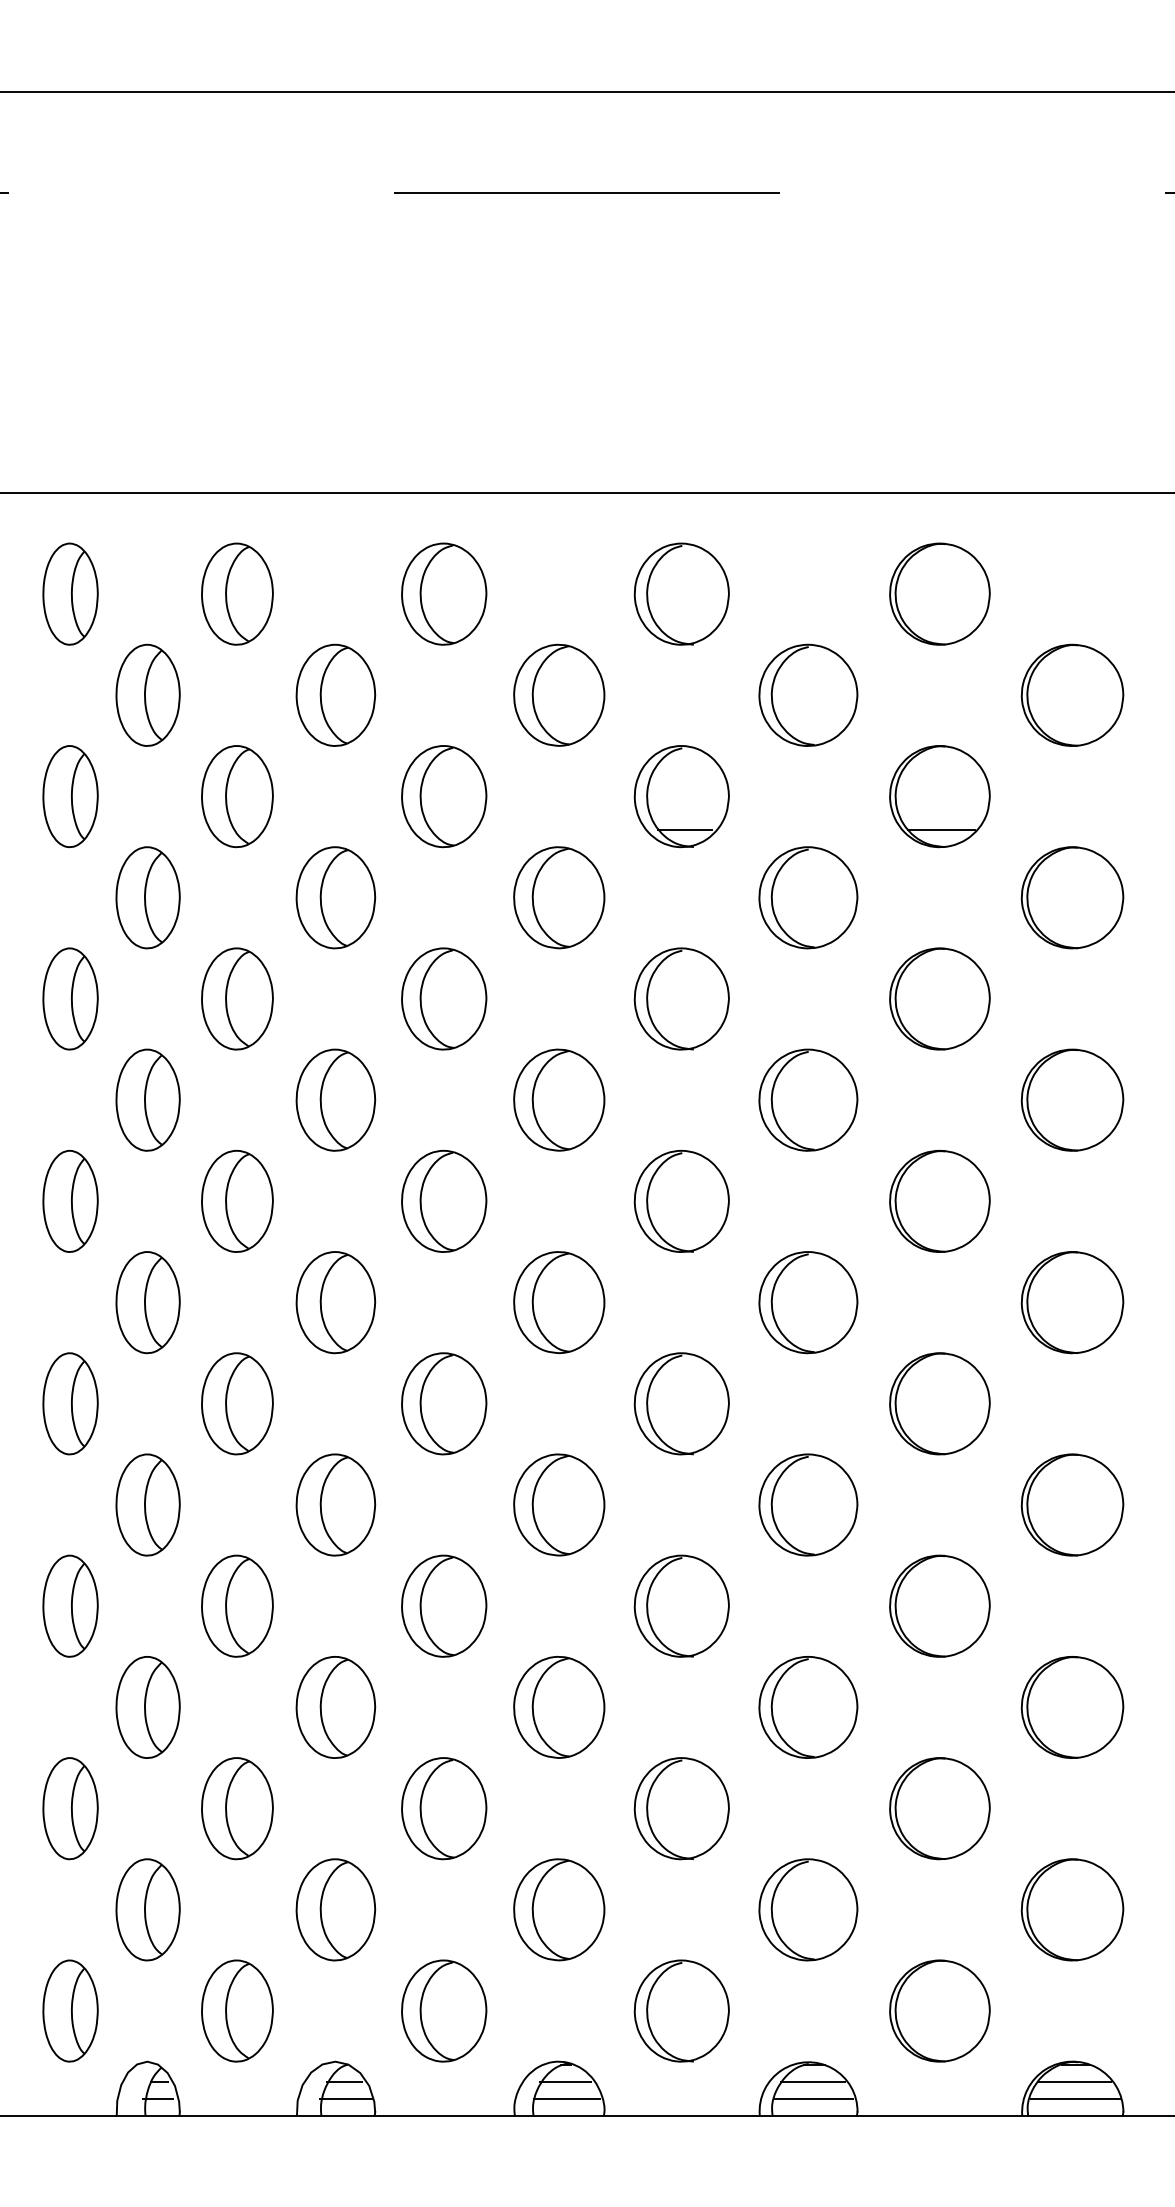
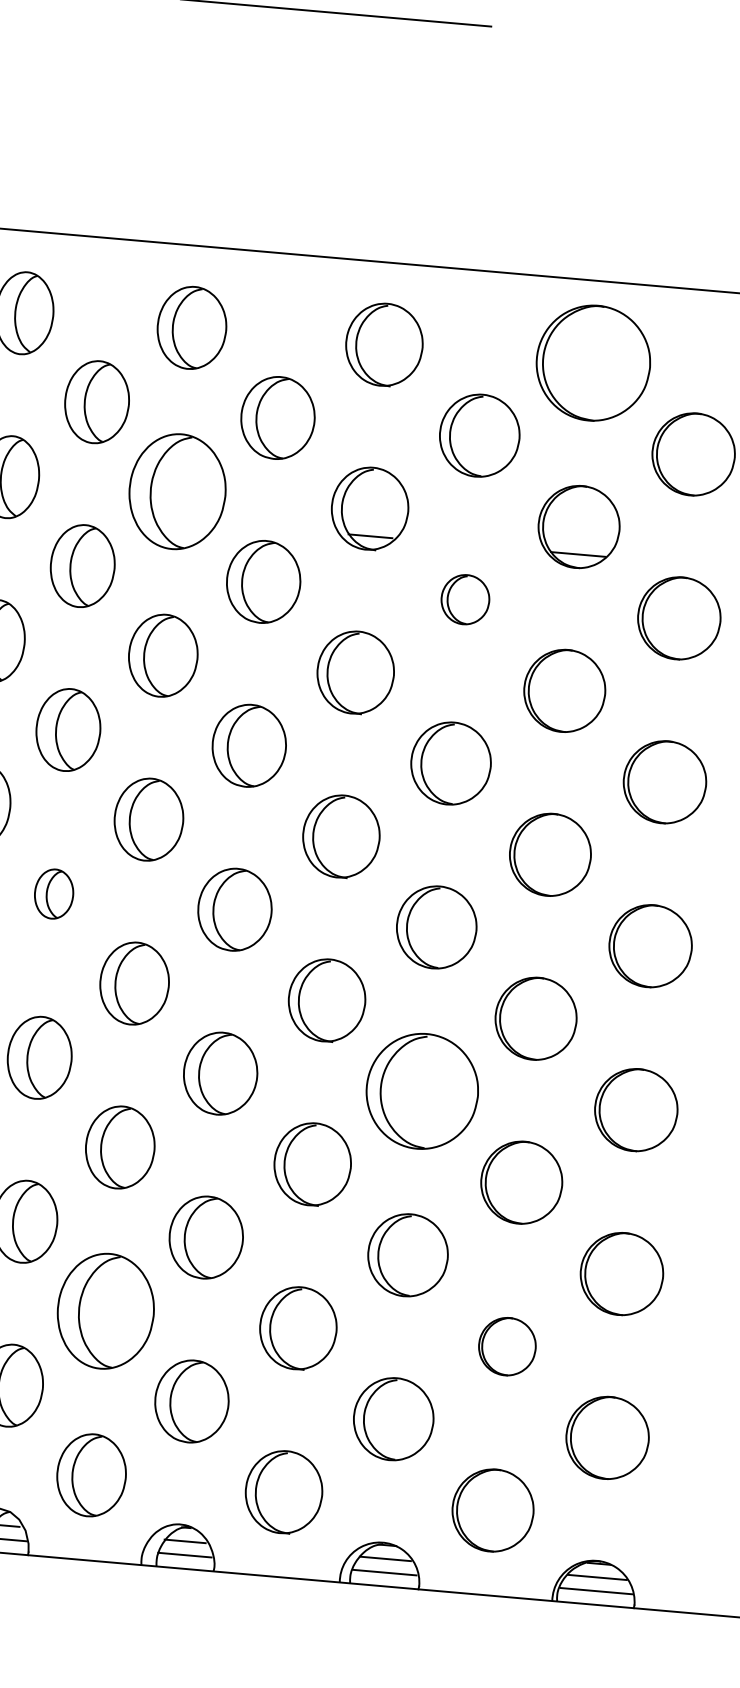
part: (939, 593) -> (593, 362), size x1.4
part: (444, 796) -> (177, 491), size x1.4
part: (808, 897) -> (465, 599), size x0.6
part: (335, 1302) -> (53, 893), size x0.6
part: (808, 1504) -> (422, 1090), size x1.4
part: (444, 1808) -> (106, 1311), size x1.4
part: (939, 1808) -> (507, 1346), size x0.7

